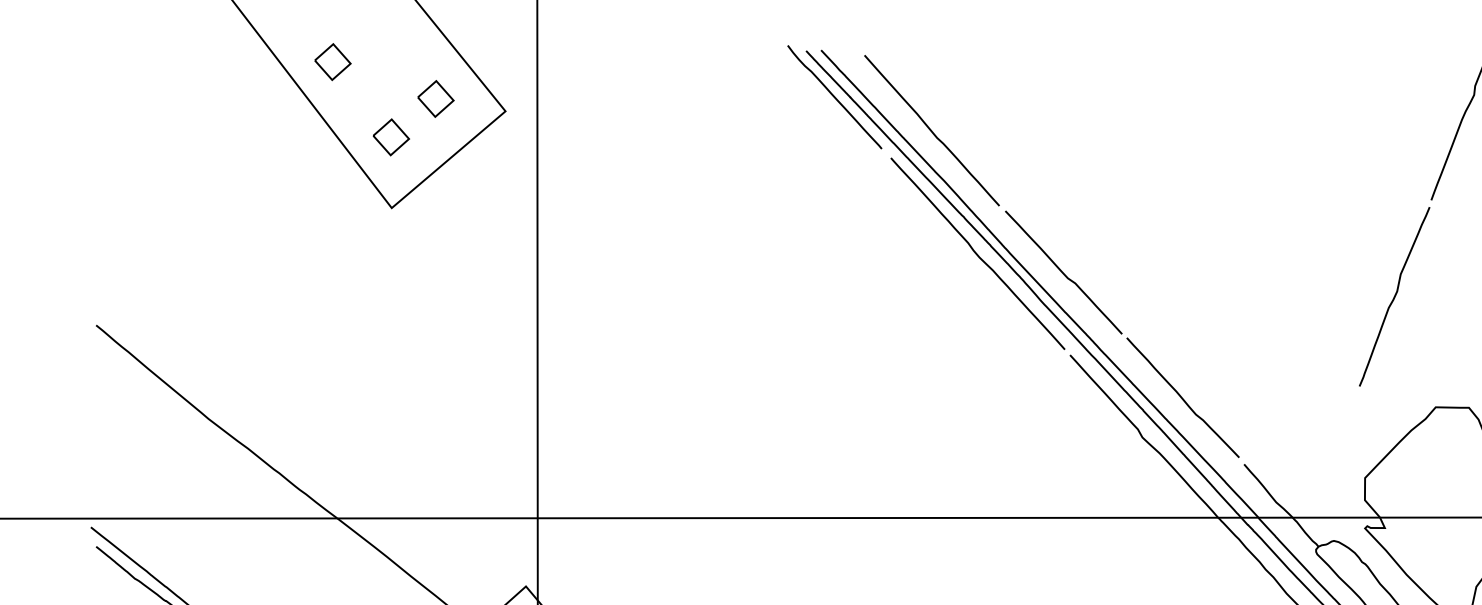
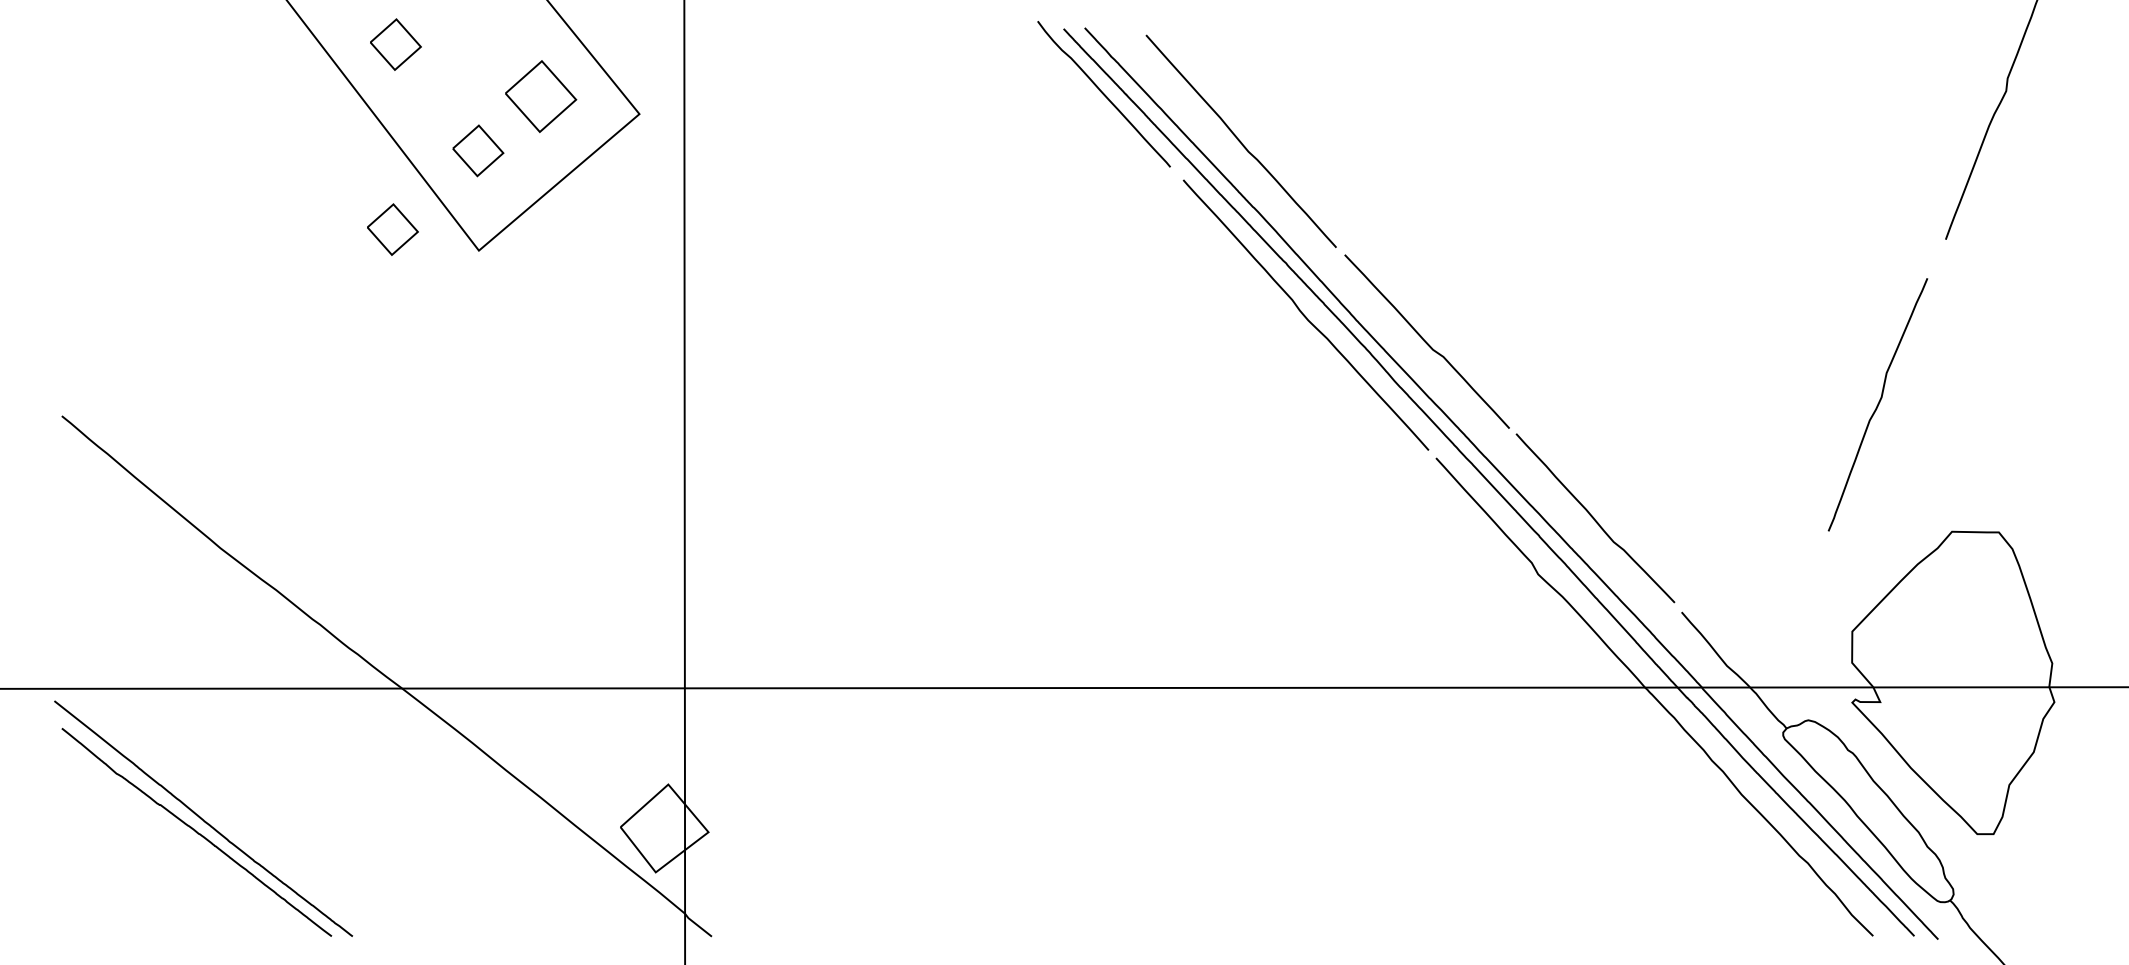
part: (436, 98) -> (541, 96), size x1.4
part: (330, 193) -> (392, 229), added
curve: (1394, 296) -> (1877, 404), moved

